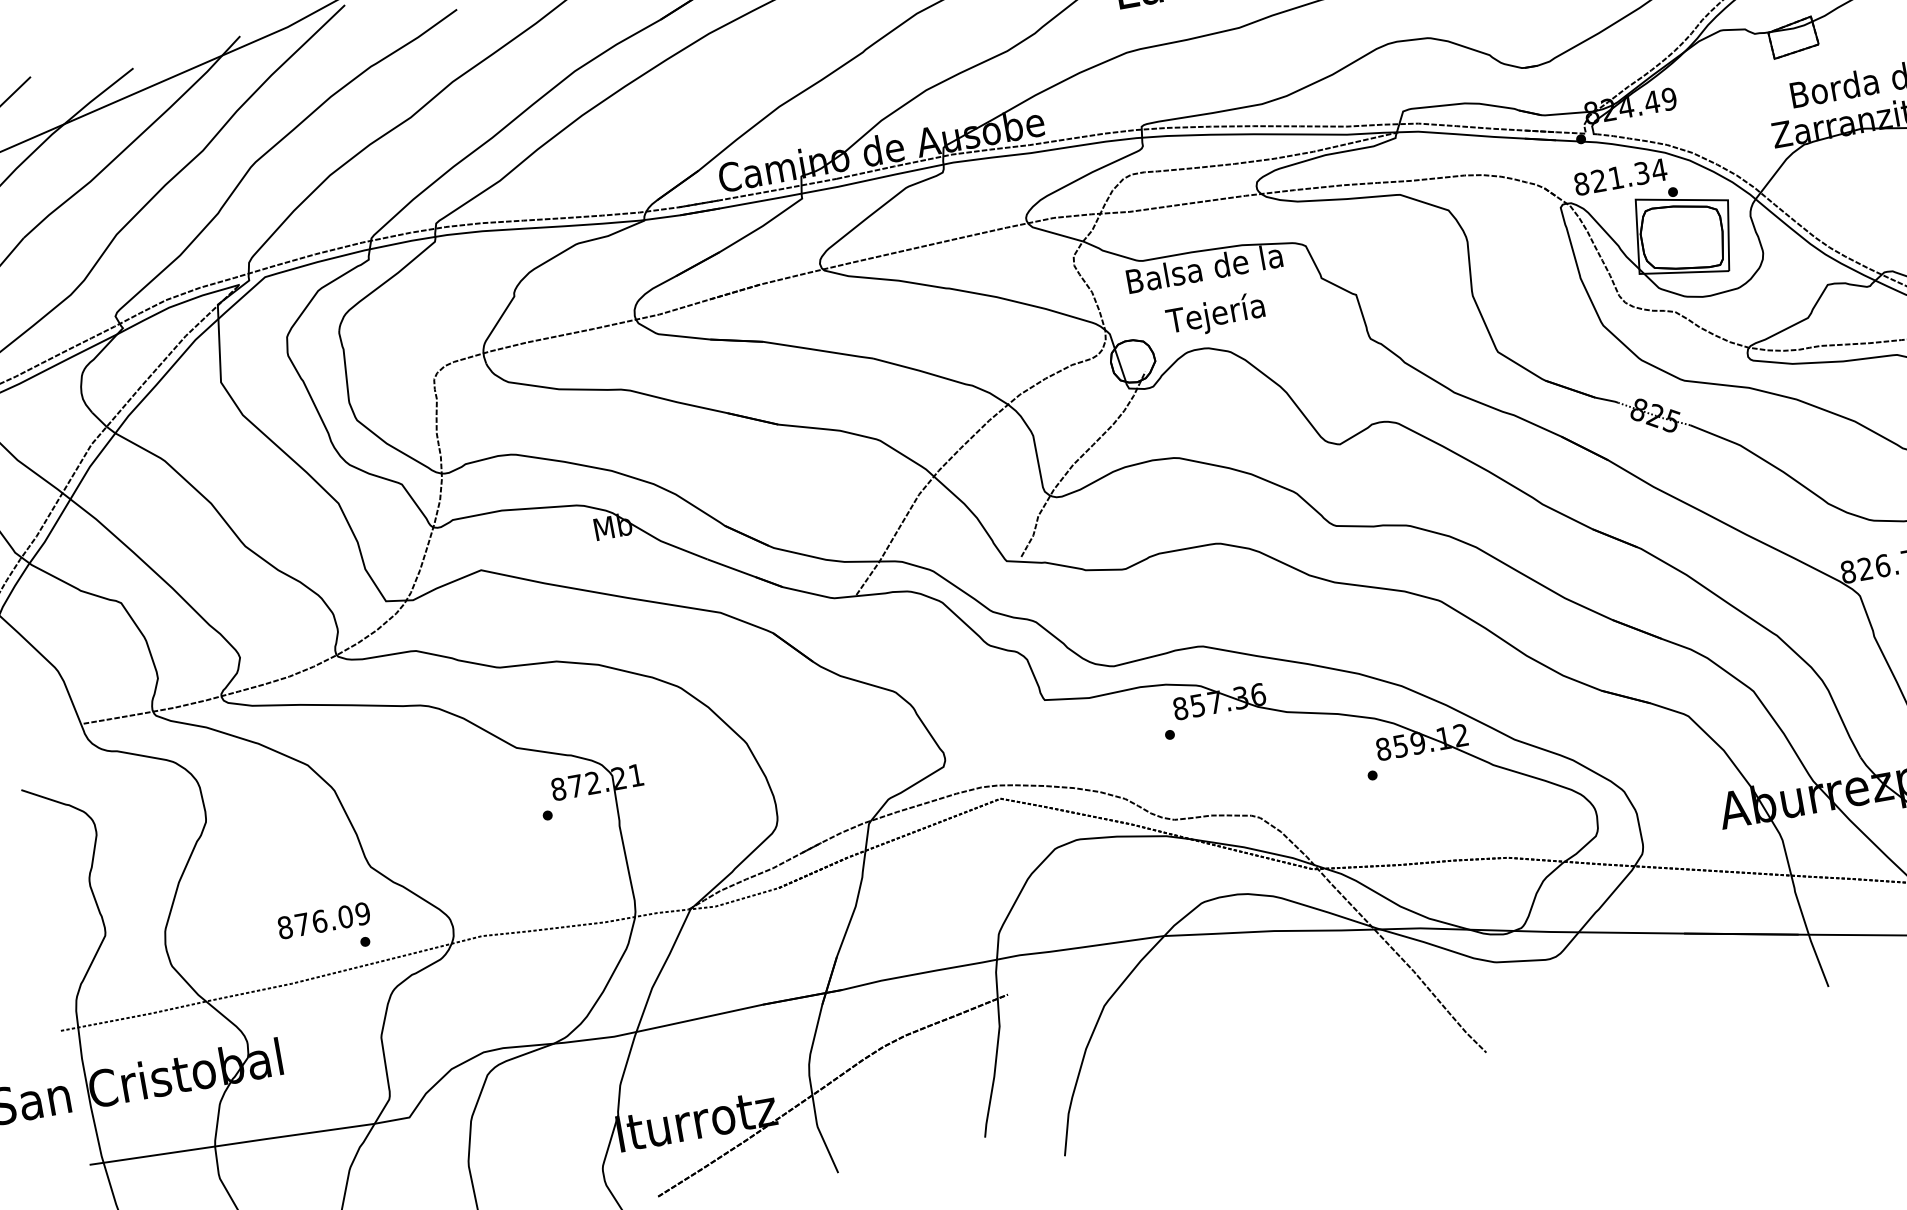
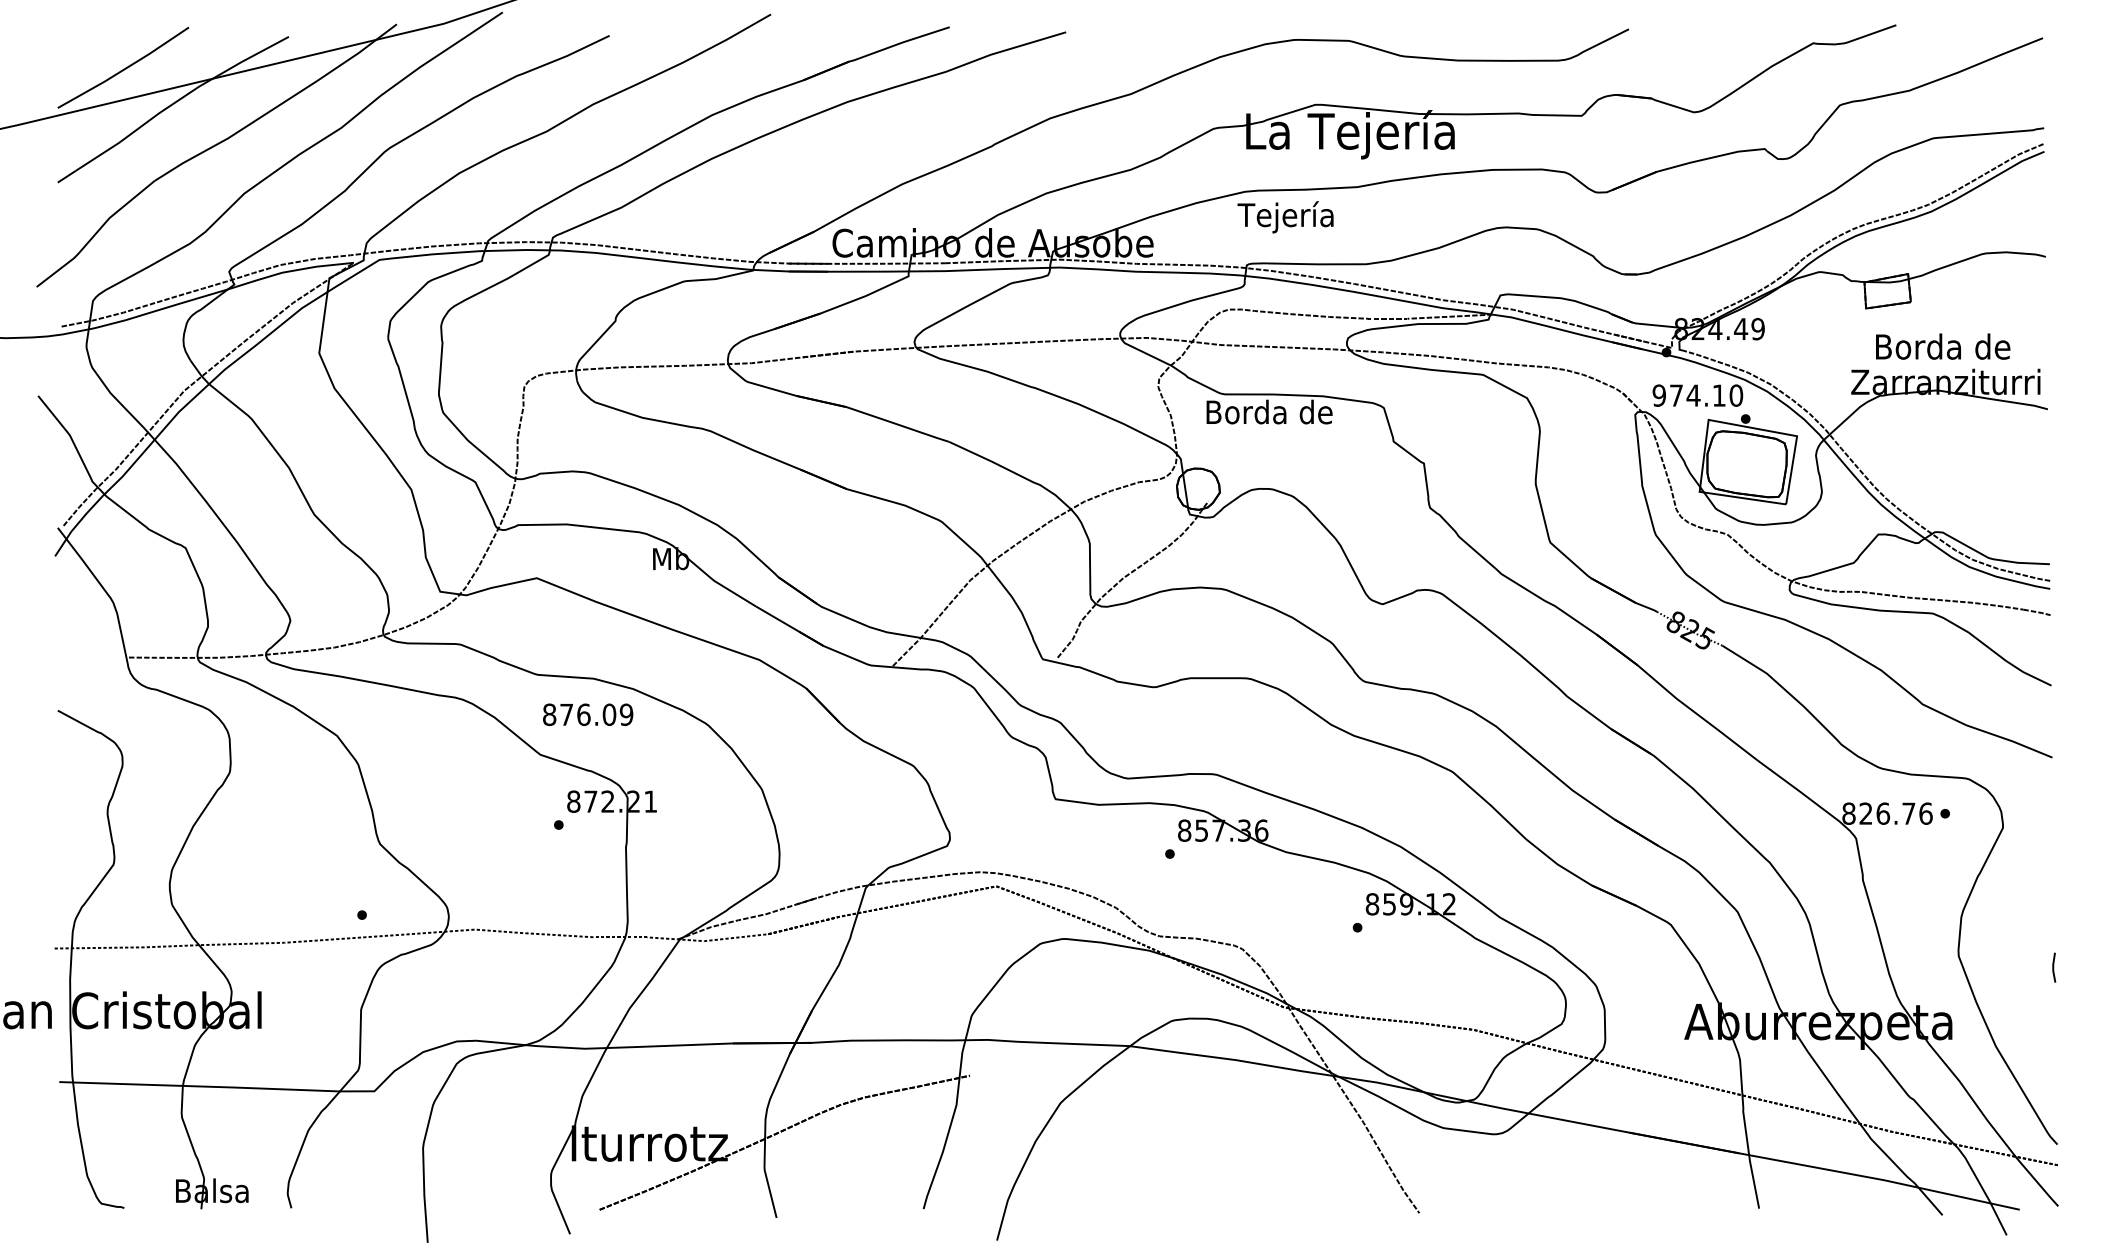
text: (1620, 177) -> (1697, 395), 821.34 -> 974.10
text: (1214, 266) -> (1292, 411), Balsa de la -> Borda de
text: (1215, 315) -> (1285, 217), moved
text: (324, 920) -> (588, 714), moved

